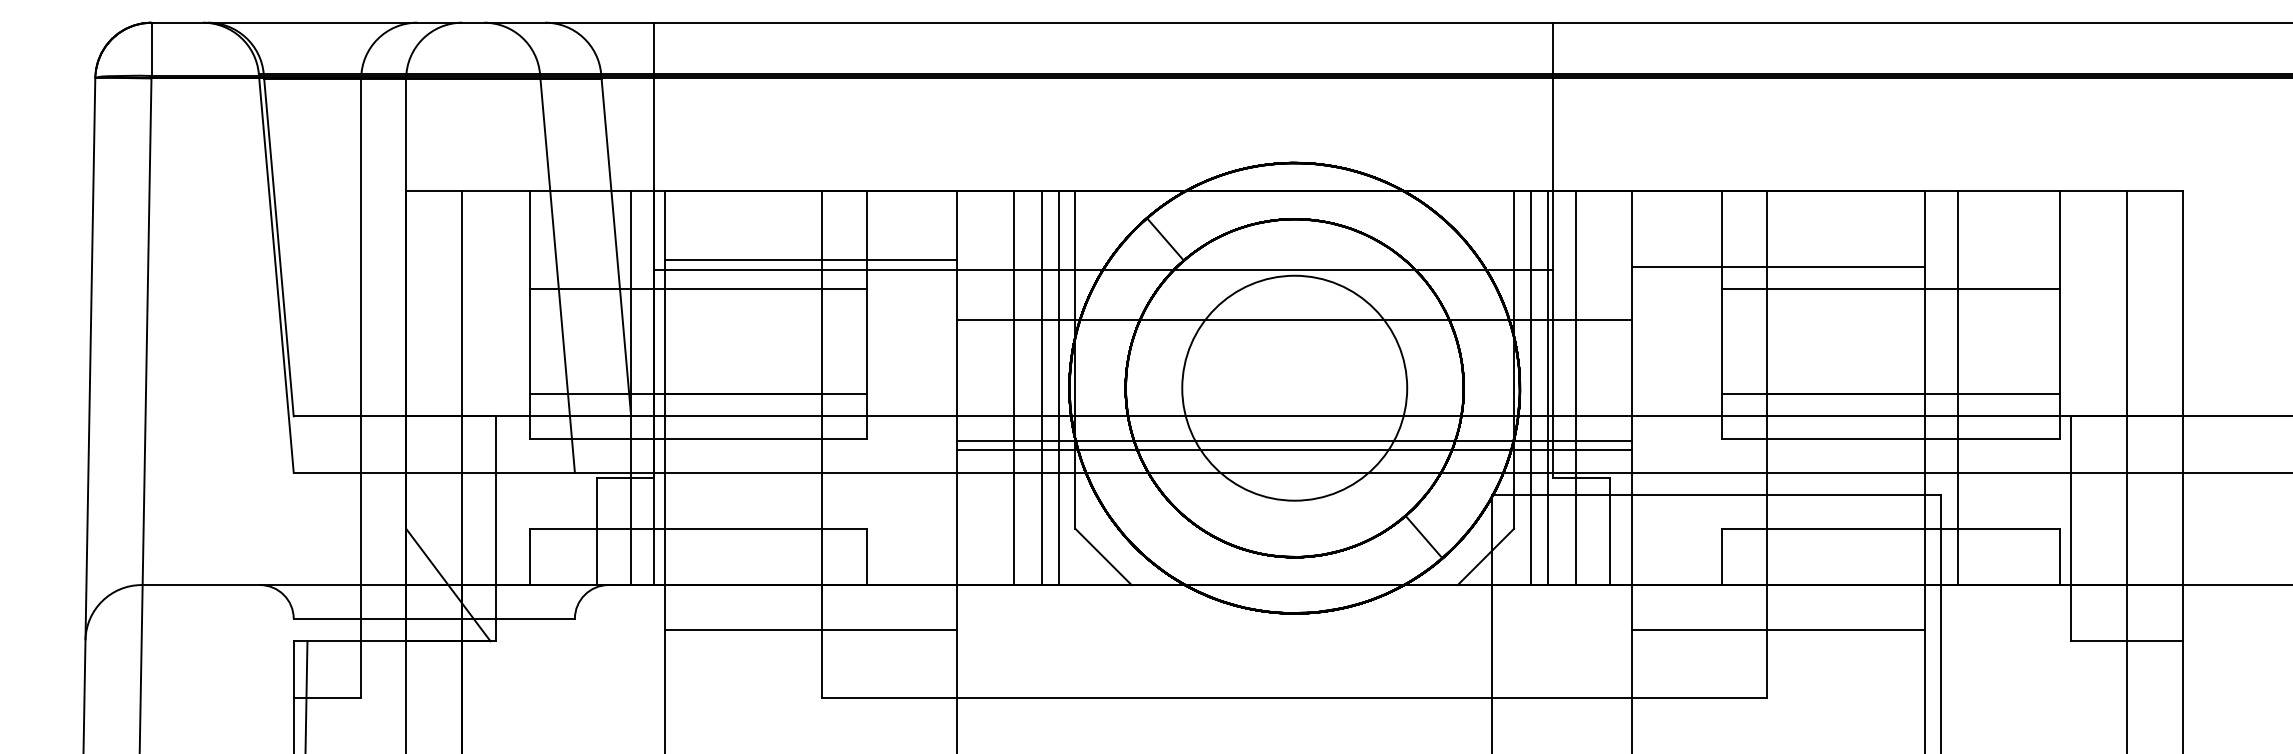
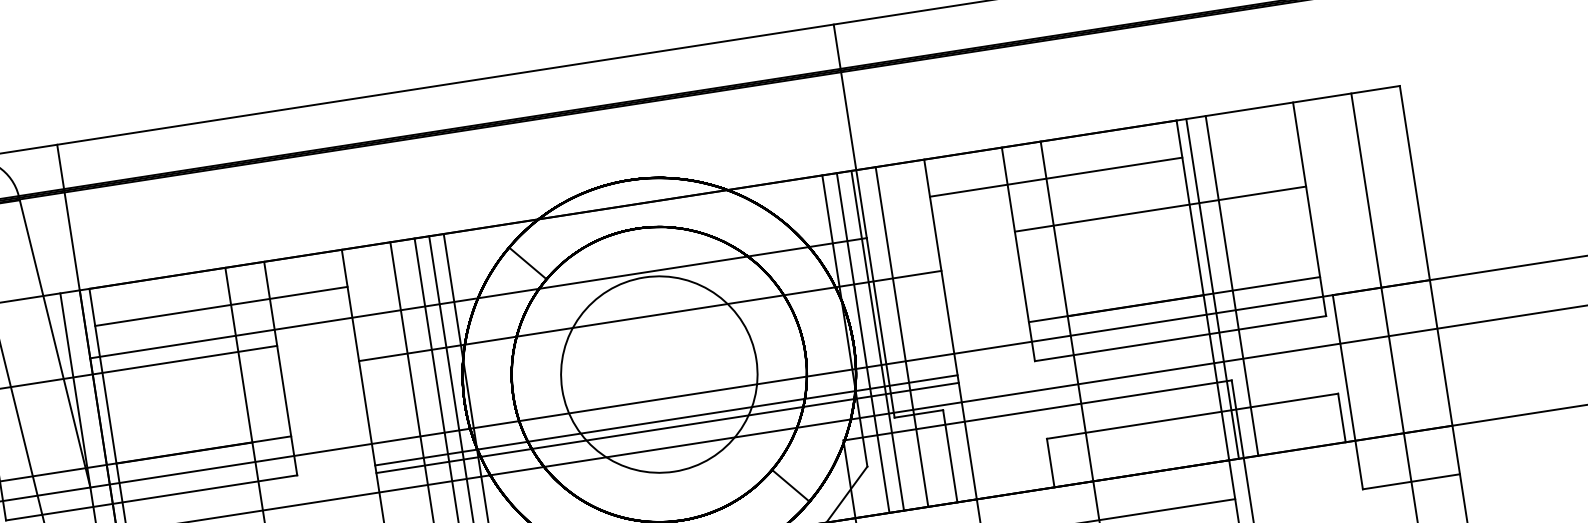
line: (810, 260) -> (220, 306), moved
line: (1778, 267) -> (1056, 177), moved
line: (1935, 388) -> (1212, 289), added

